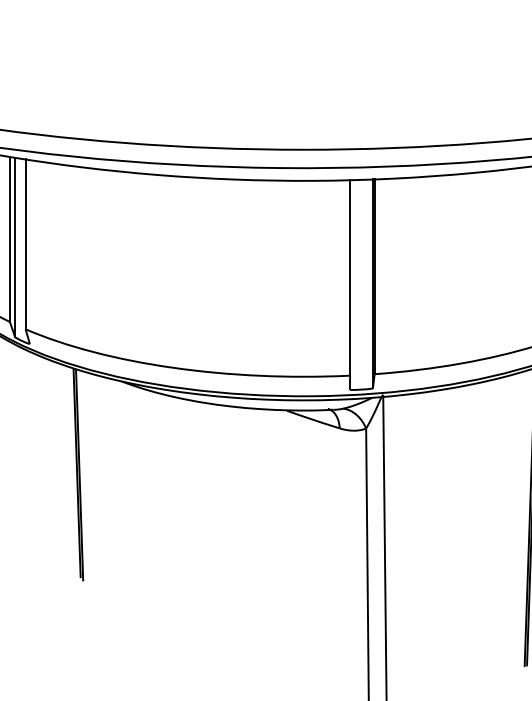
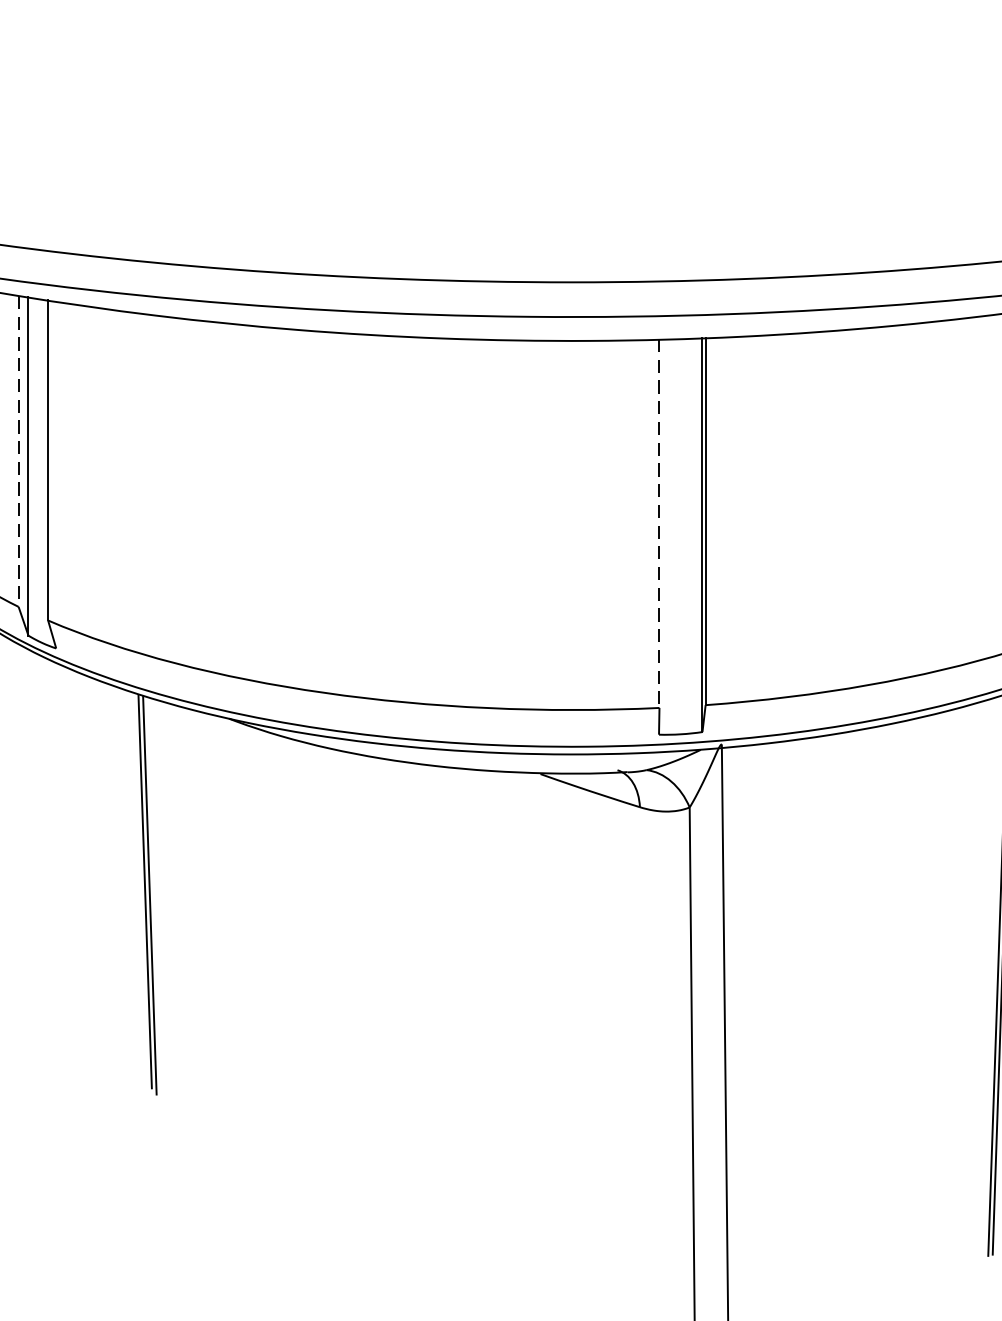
line: (9, 239) -> (17, 451), solid -> dashed
line: (350, 277) -> (660, 522), solid -> dashed

